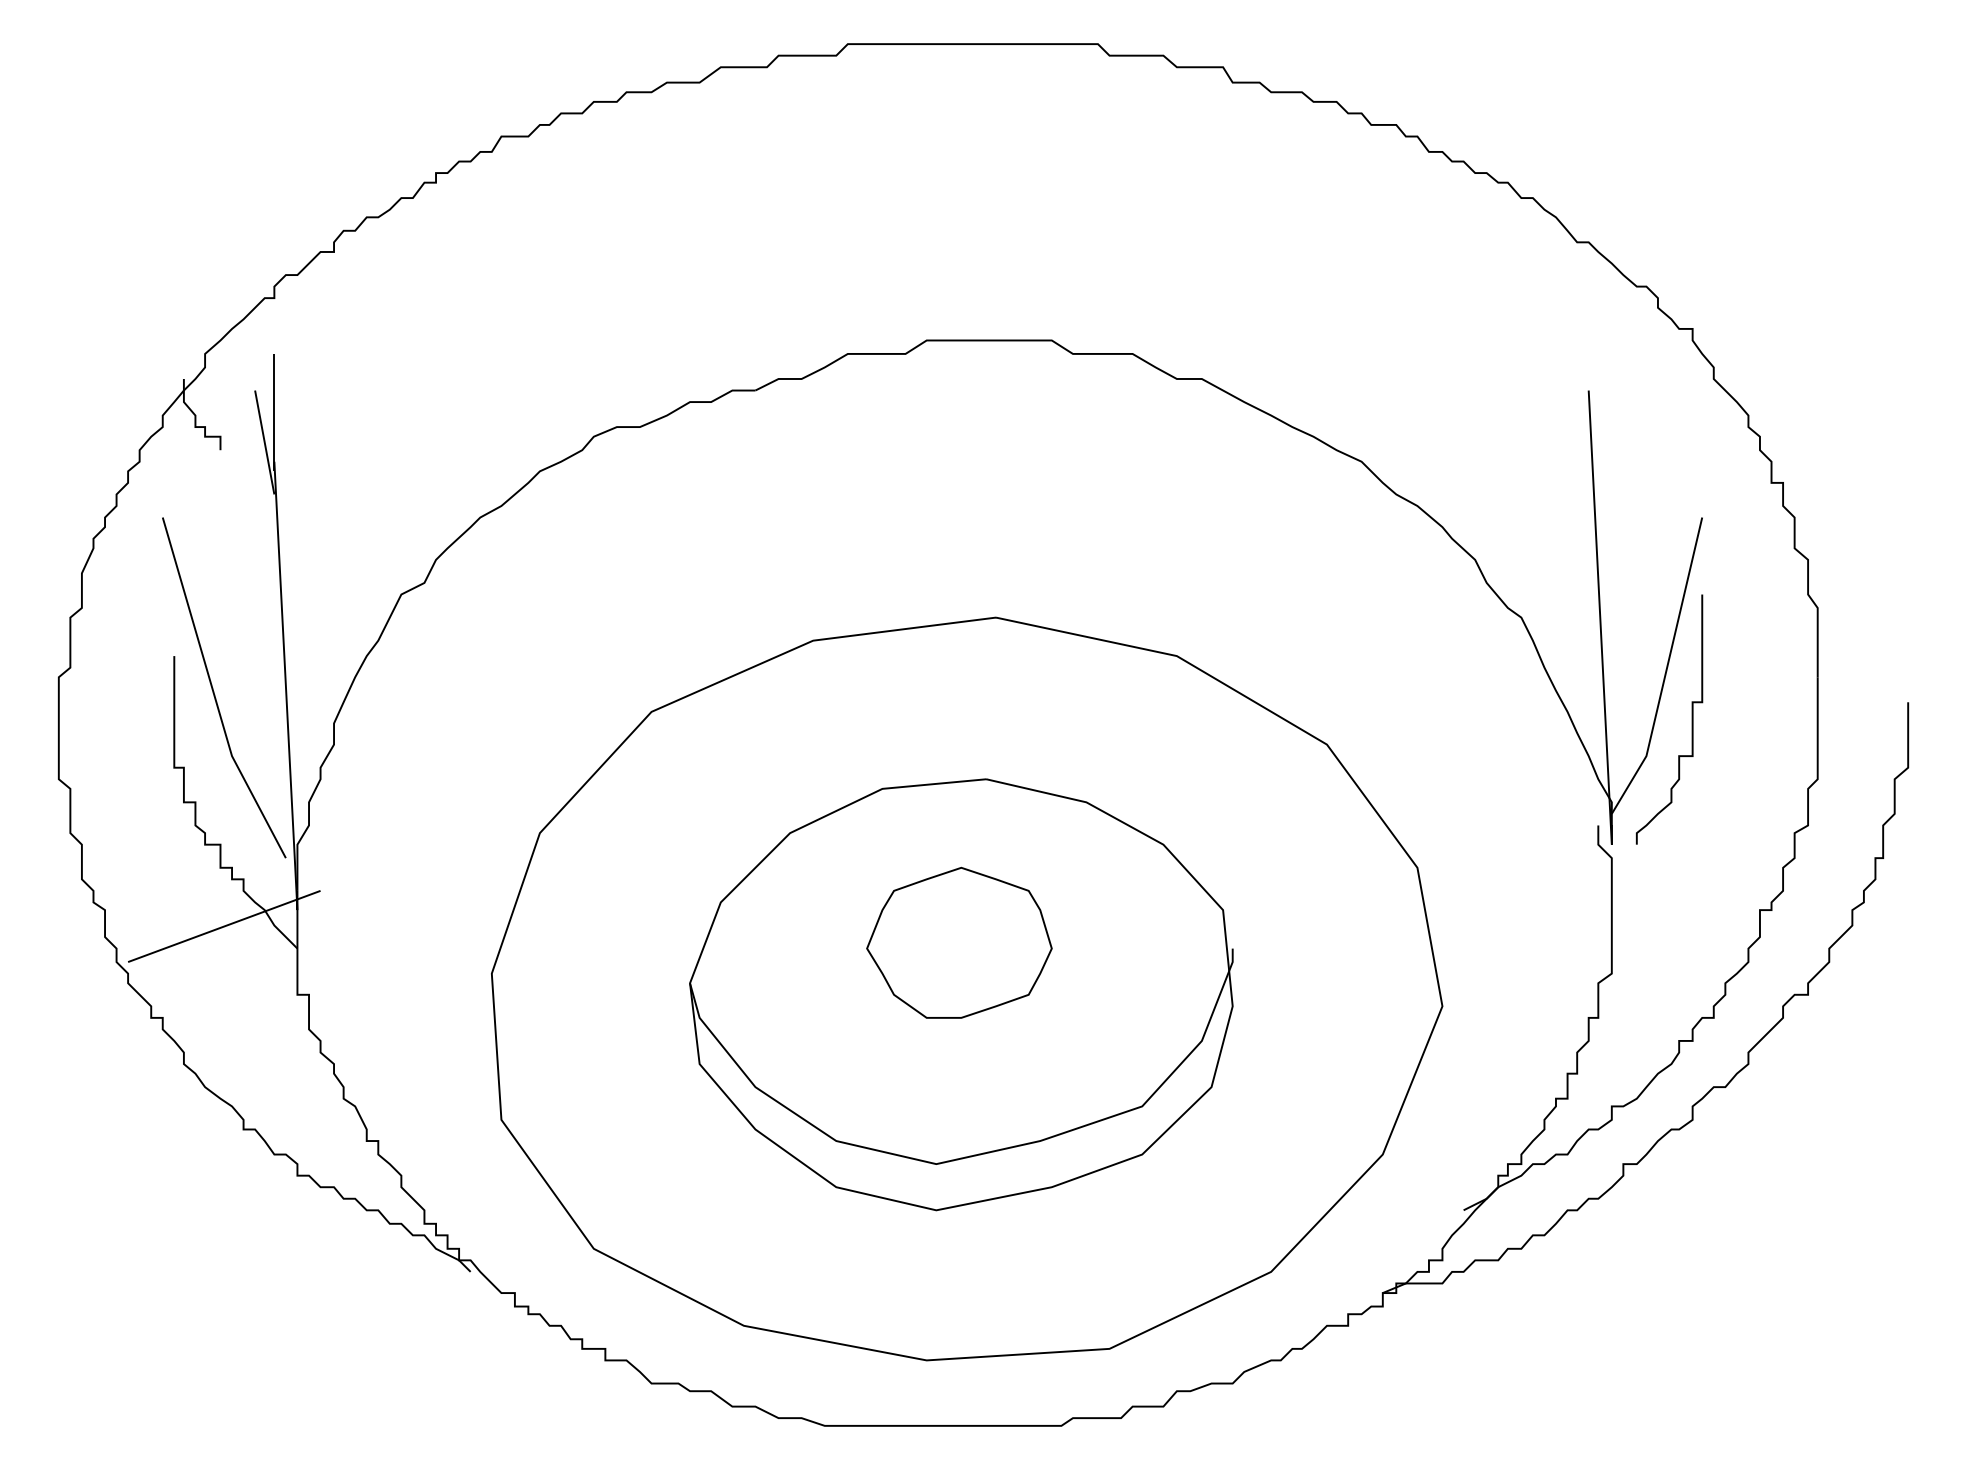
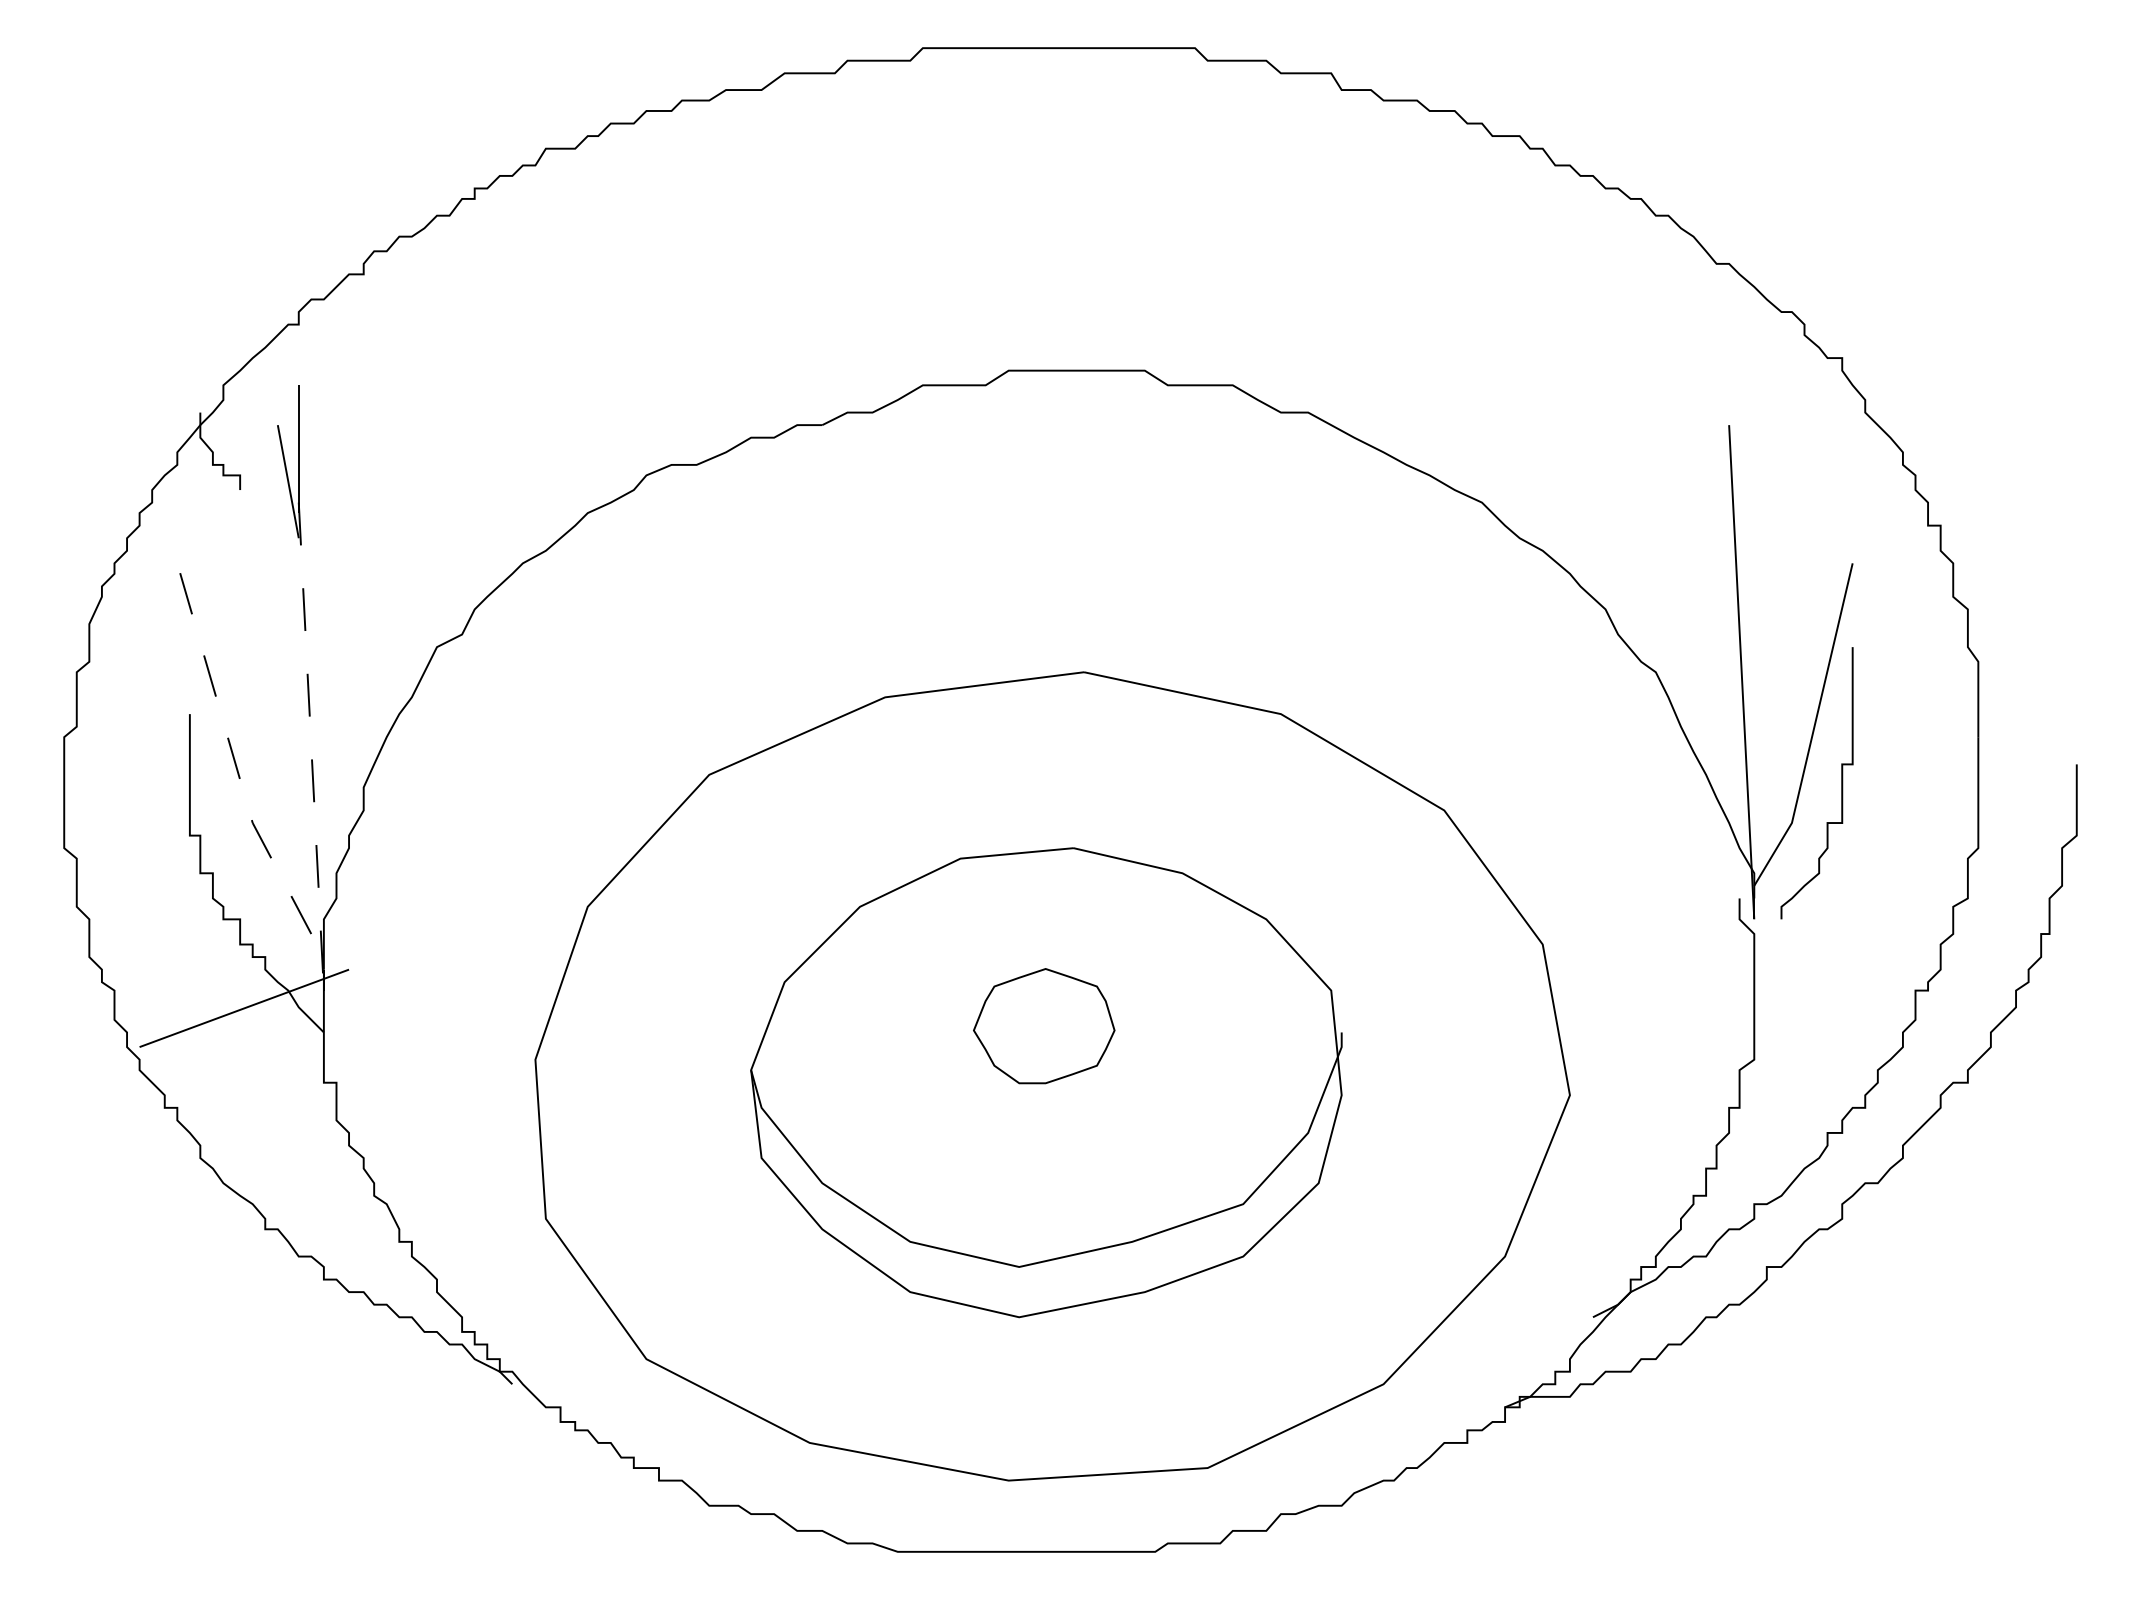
line: (286, 686) -> (311, 747), solid -> dashed
line: (213, 693) -> (232, 754), solid -> dashed
part: (958, 942) -> (1043, 1025), size x0.7

